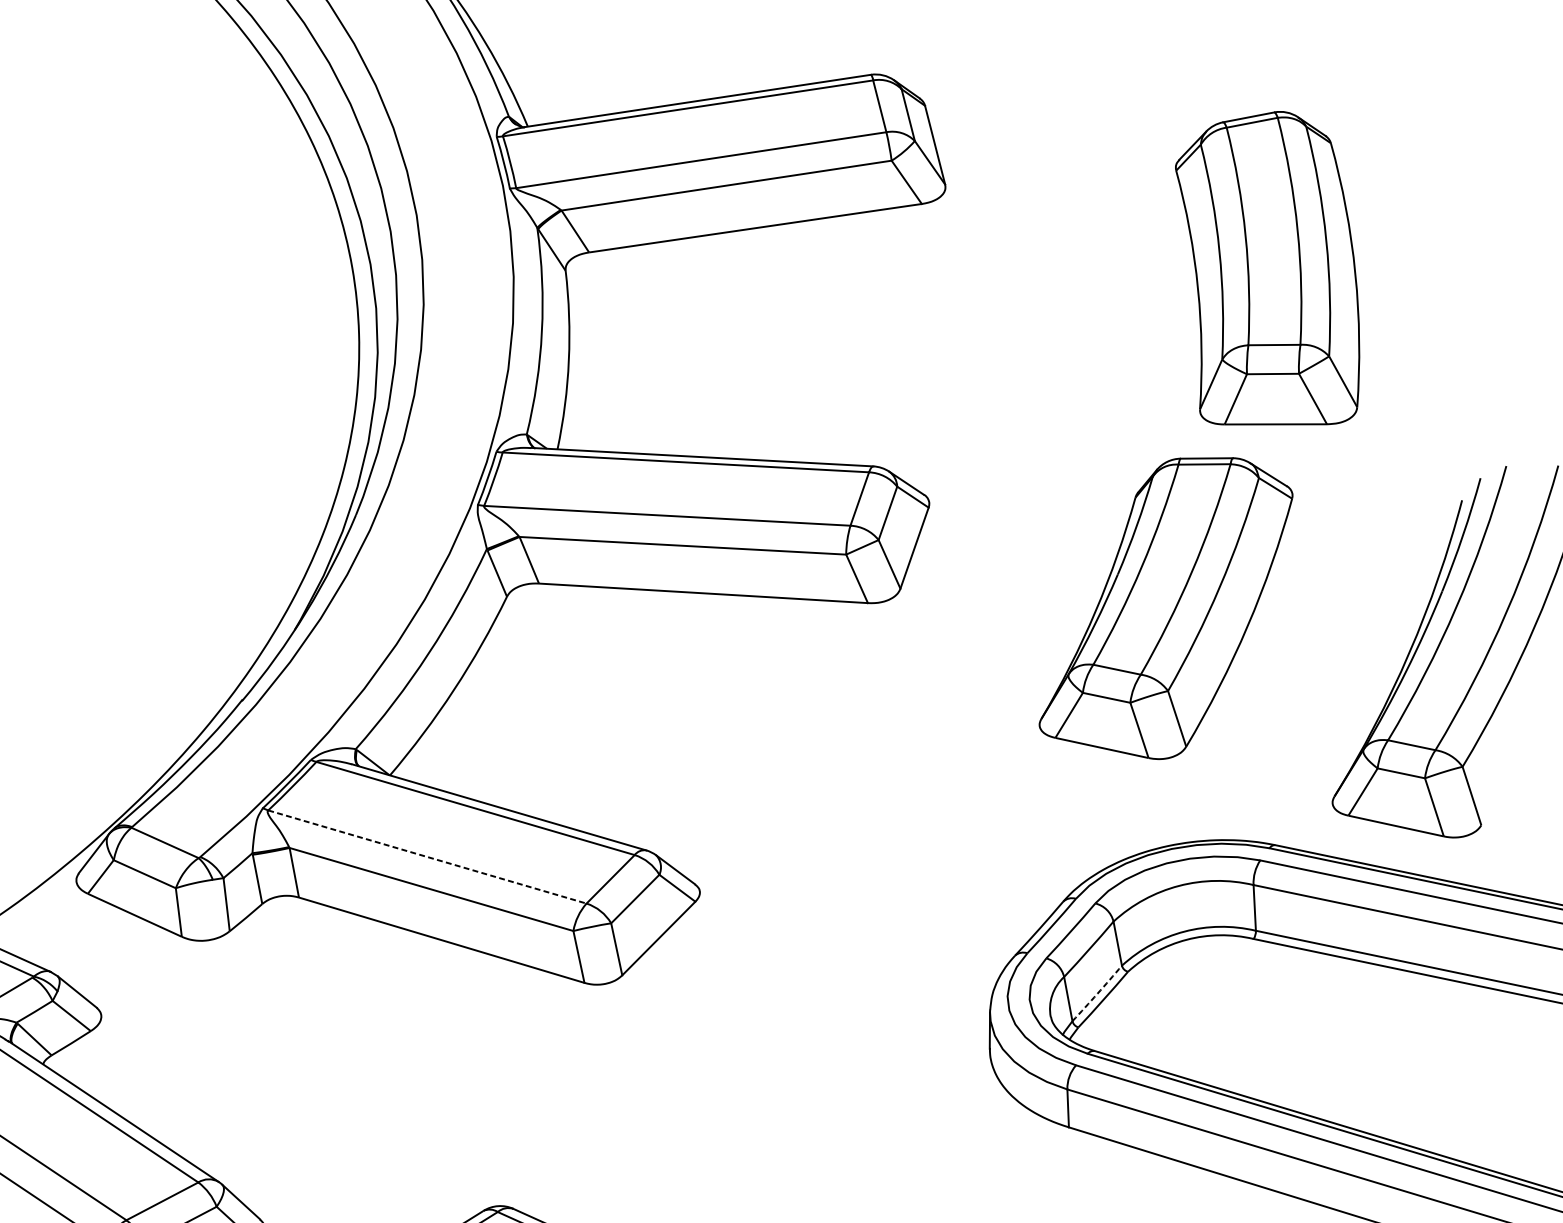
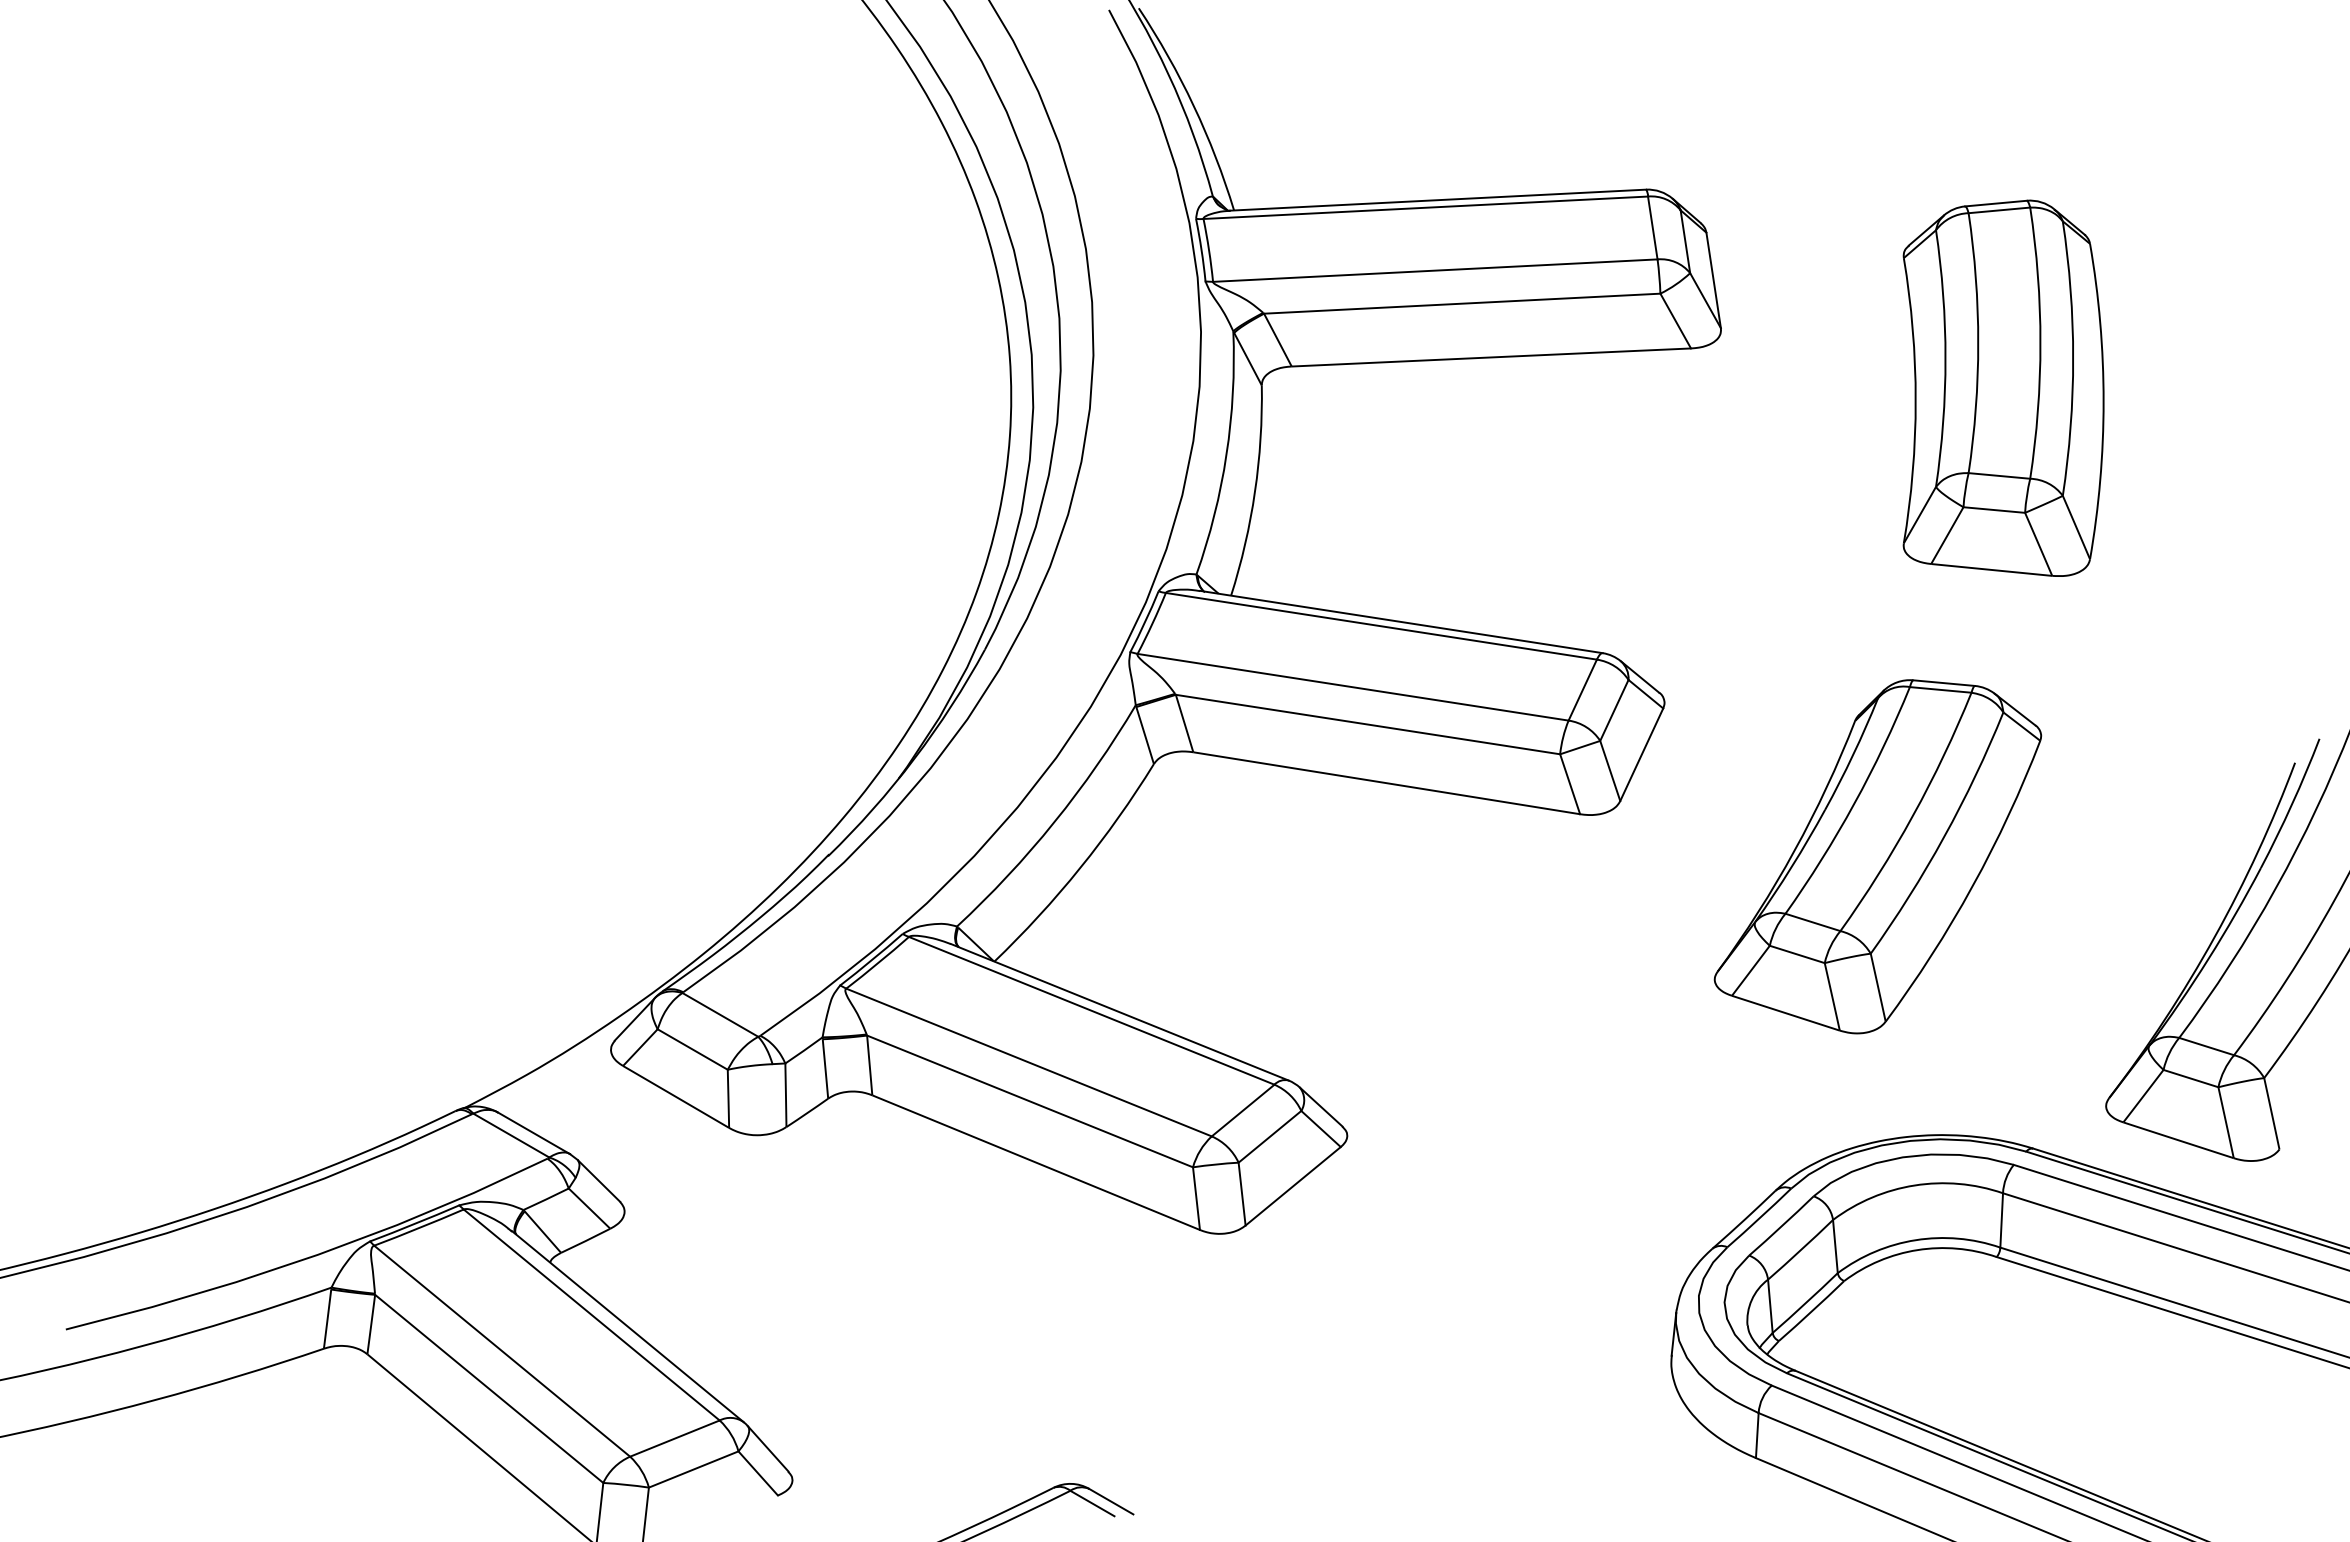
part: (1270, 270) -> (2003, 387), moved
part: (1165, 609) -> (1877, 856), moved
line: (427, 856) -> (1029, 1062), dashed -> solid
arc: (1097, 993) -> (1805, 1303), dashed -> solid

